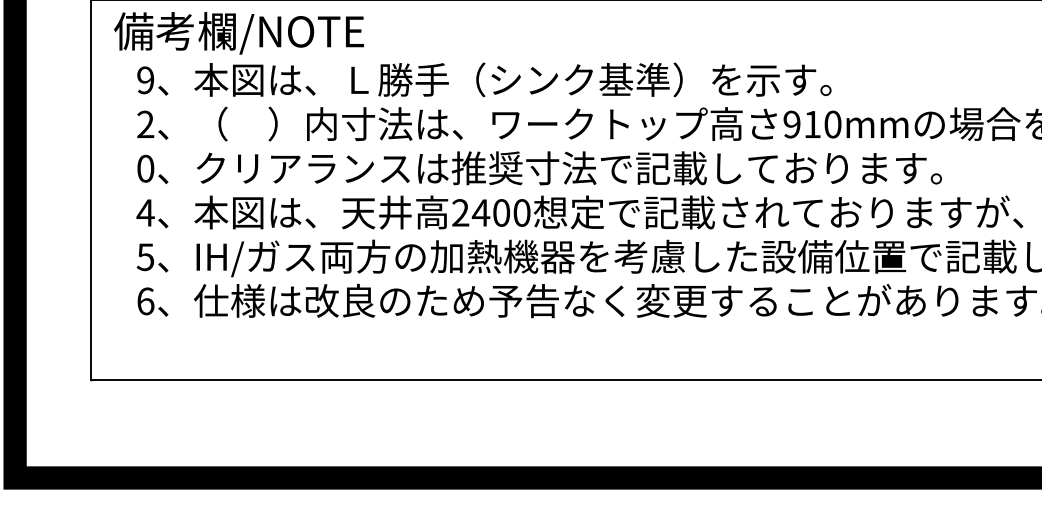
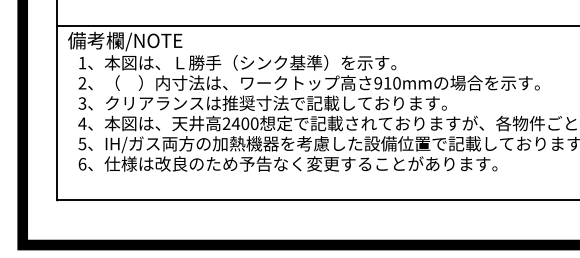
text: (145, 79) -> (82, 62), 9 -> 1
text: (145, 168) -> (82, 103), 0 -> 3

